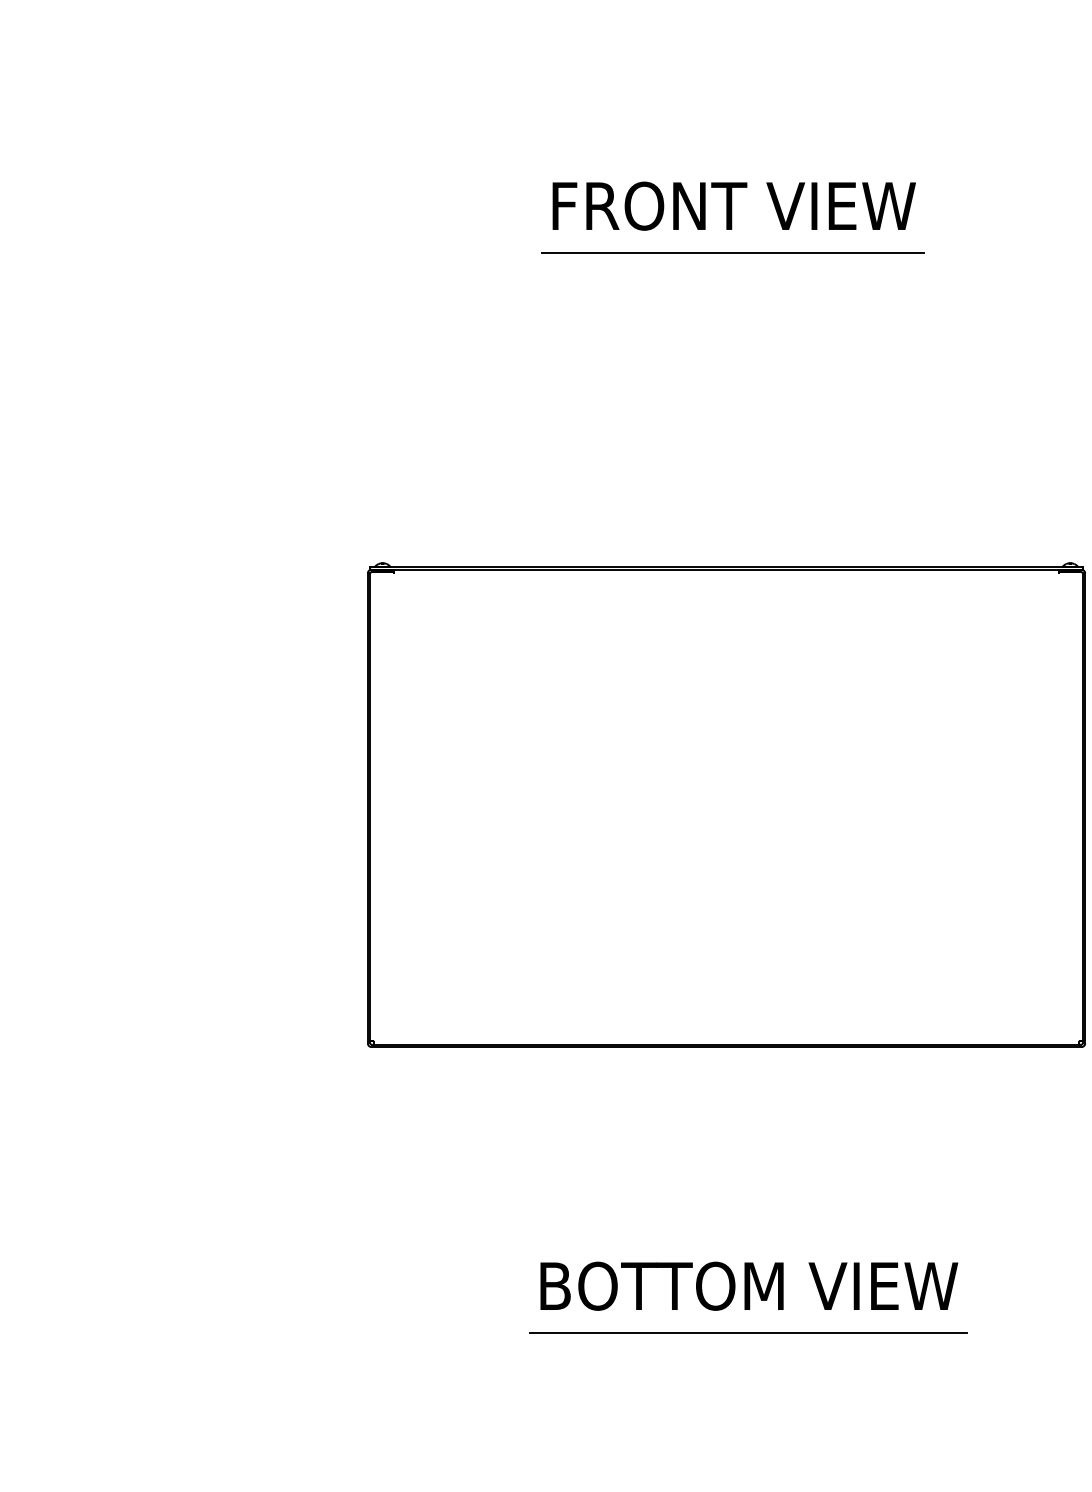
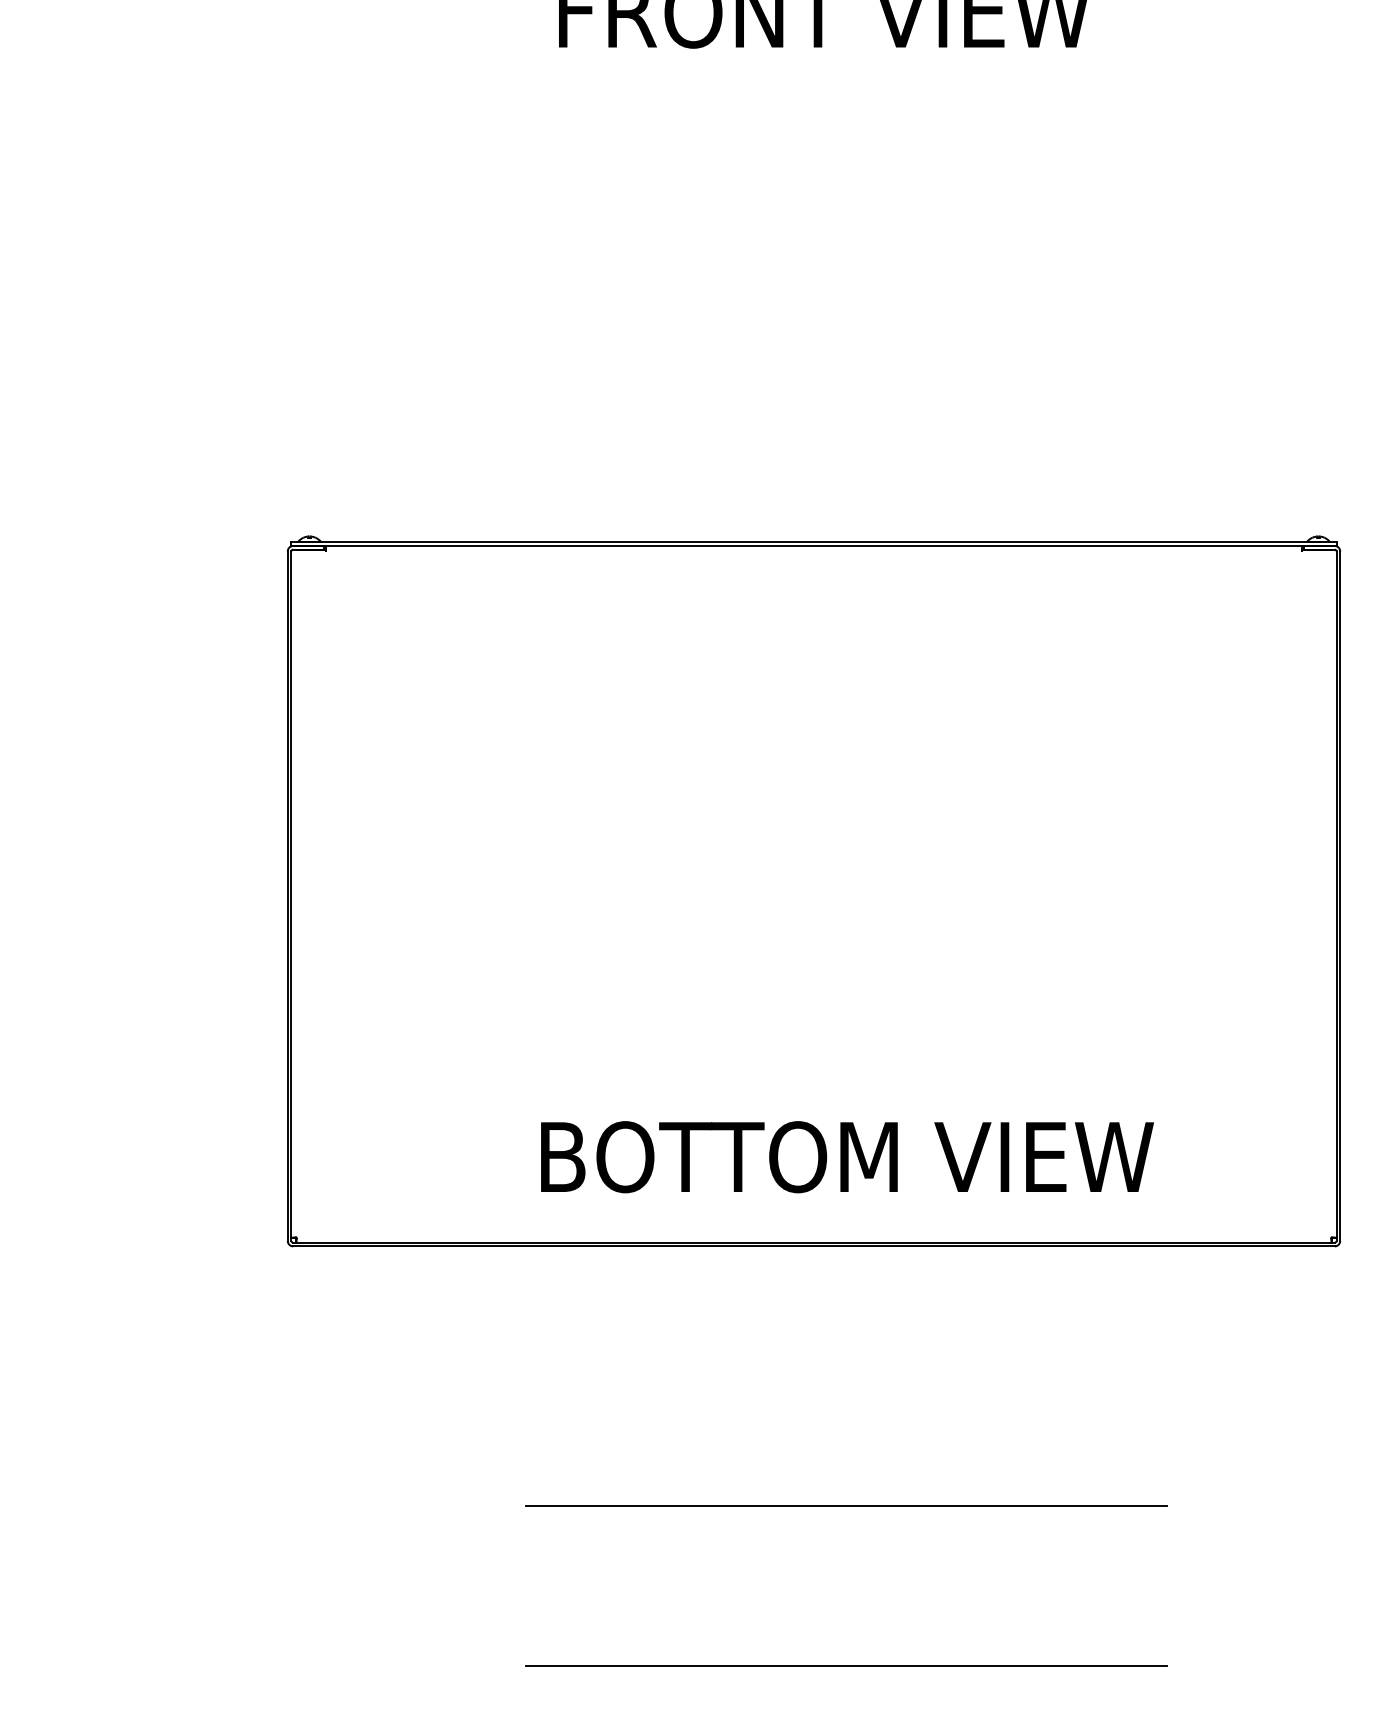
line: (733, 253) -> (824, 82), removed
line: (748, 1223) -> (846, 1505), added
text: (749, 1285) -> (847, 1156), moved

